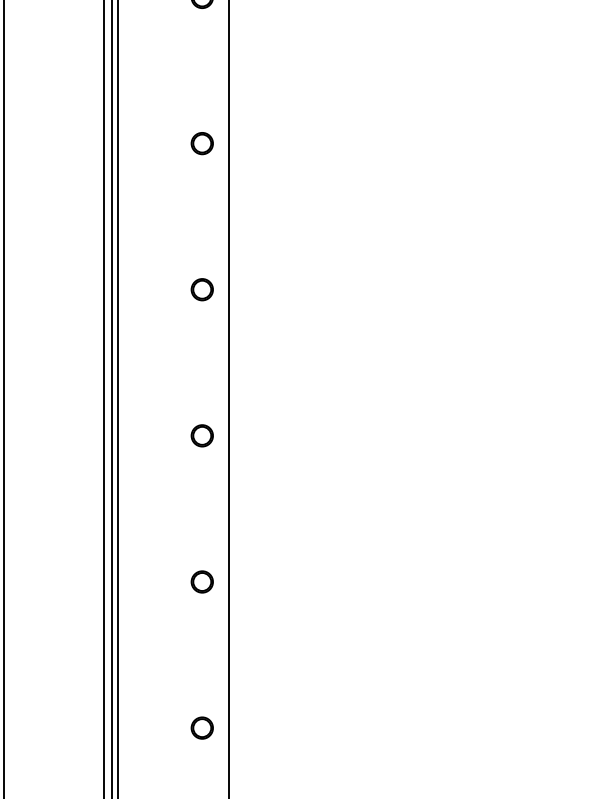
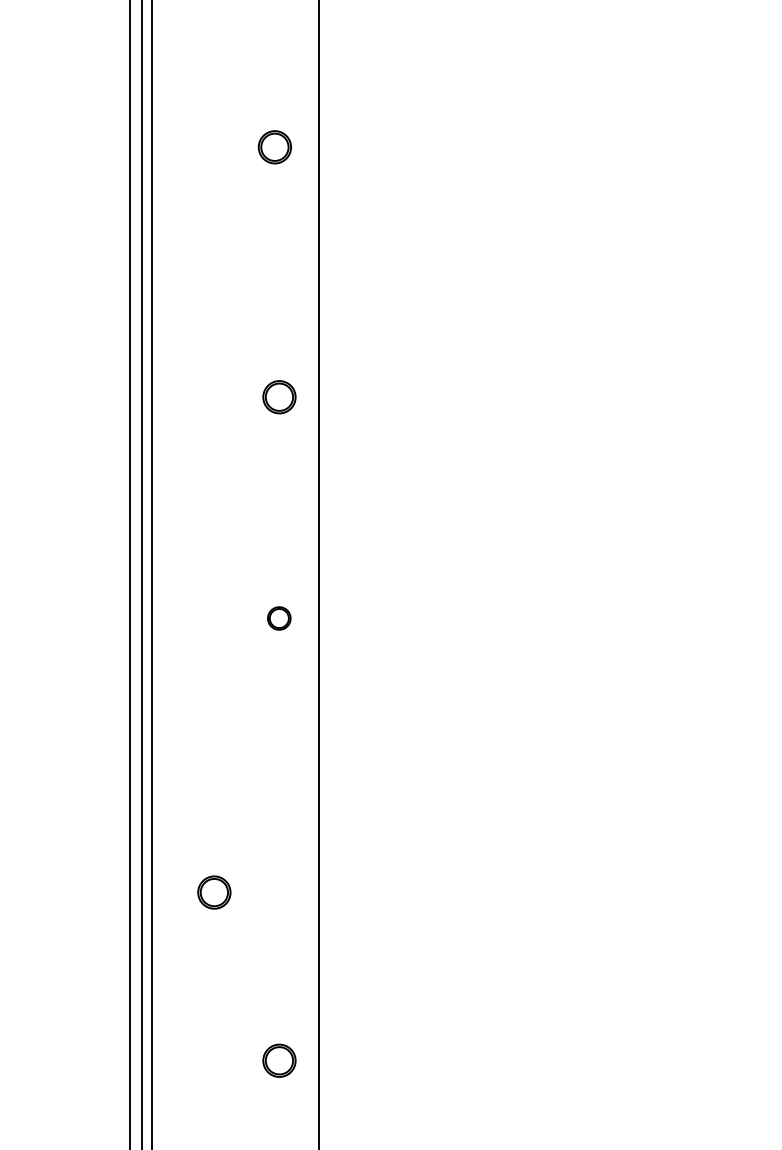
part: (201, 143) -> (273, 147), moved
part: (201, 435) -> (278, 617), size x0.7
part: (201, 581) -> (213, 891), moved

